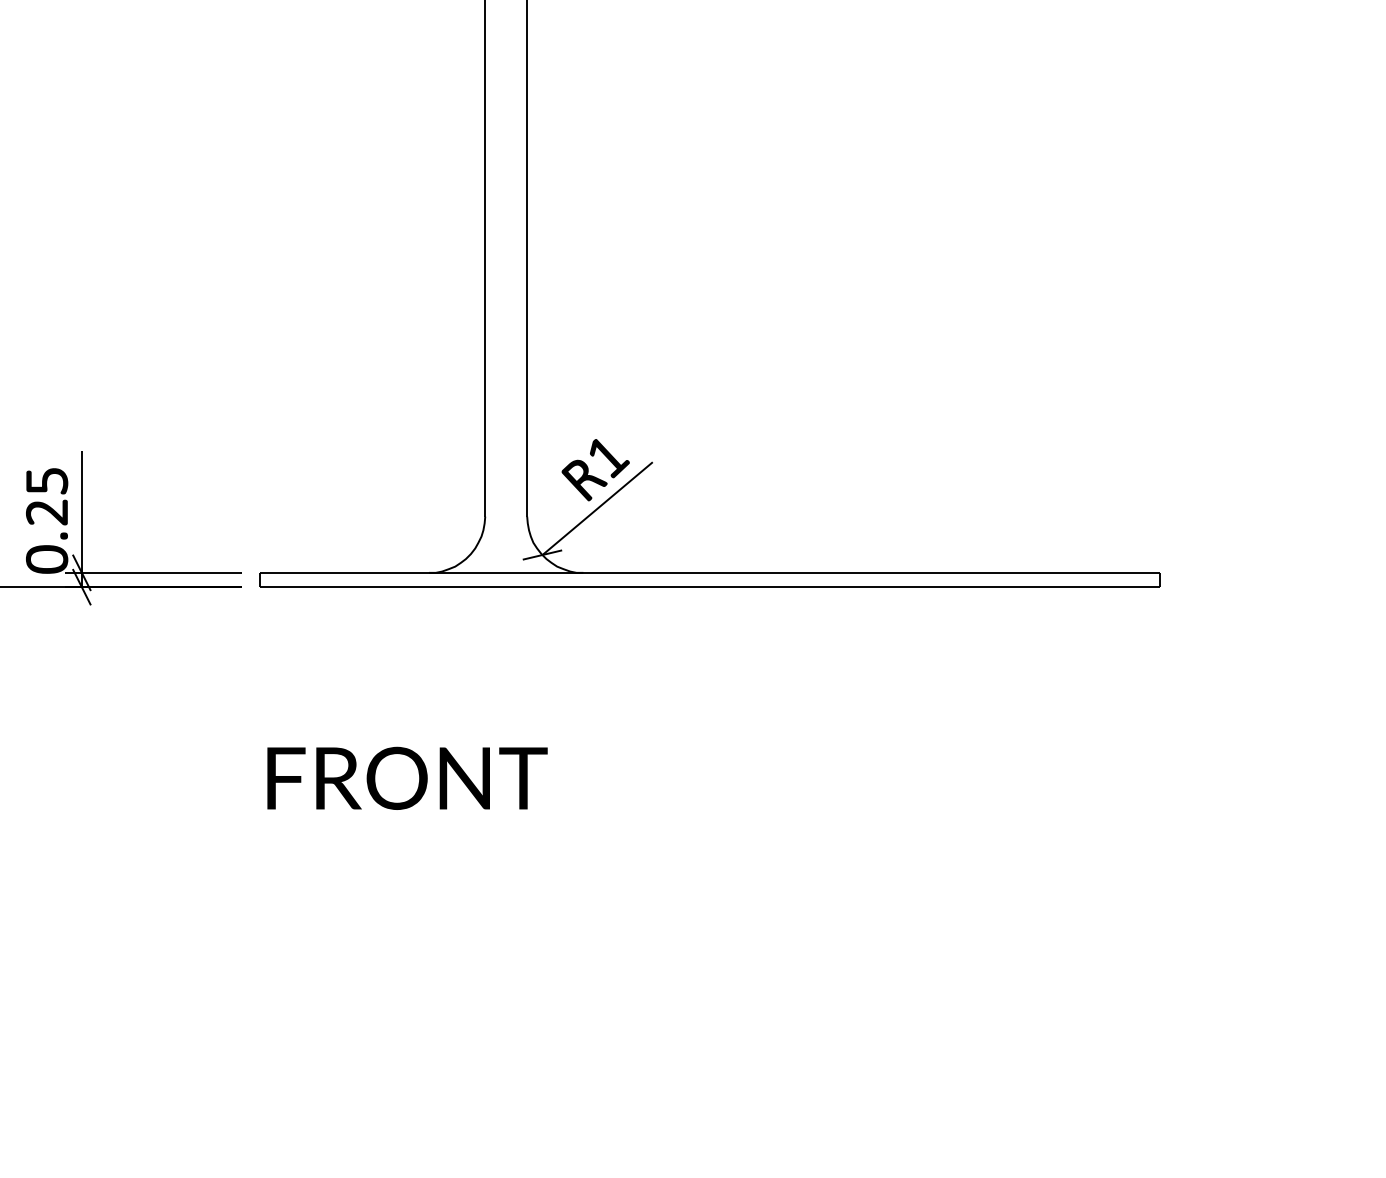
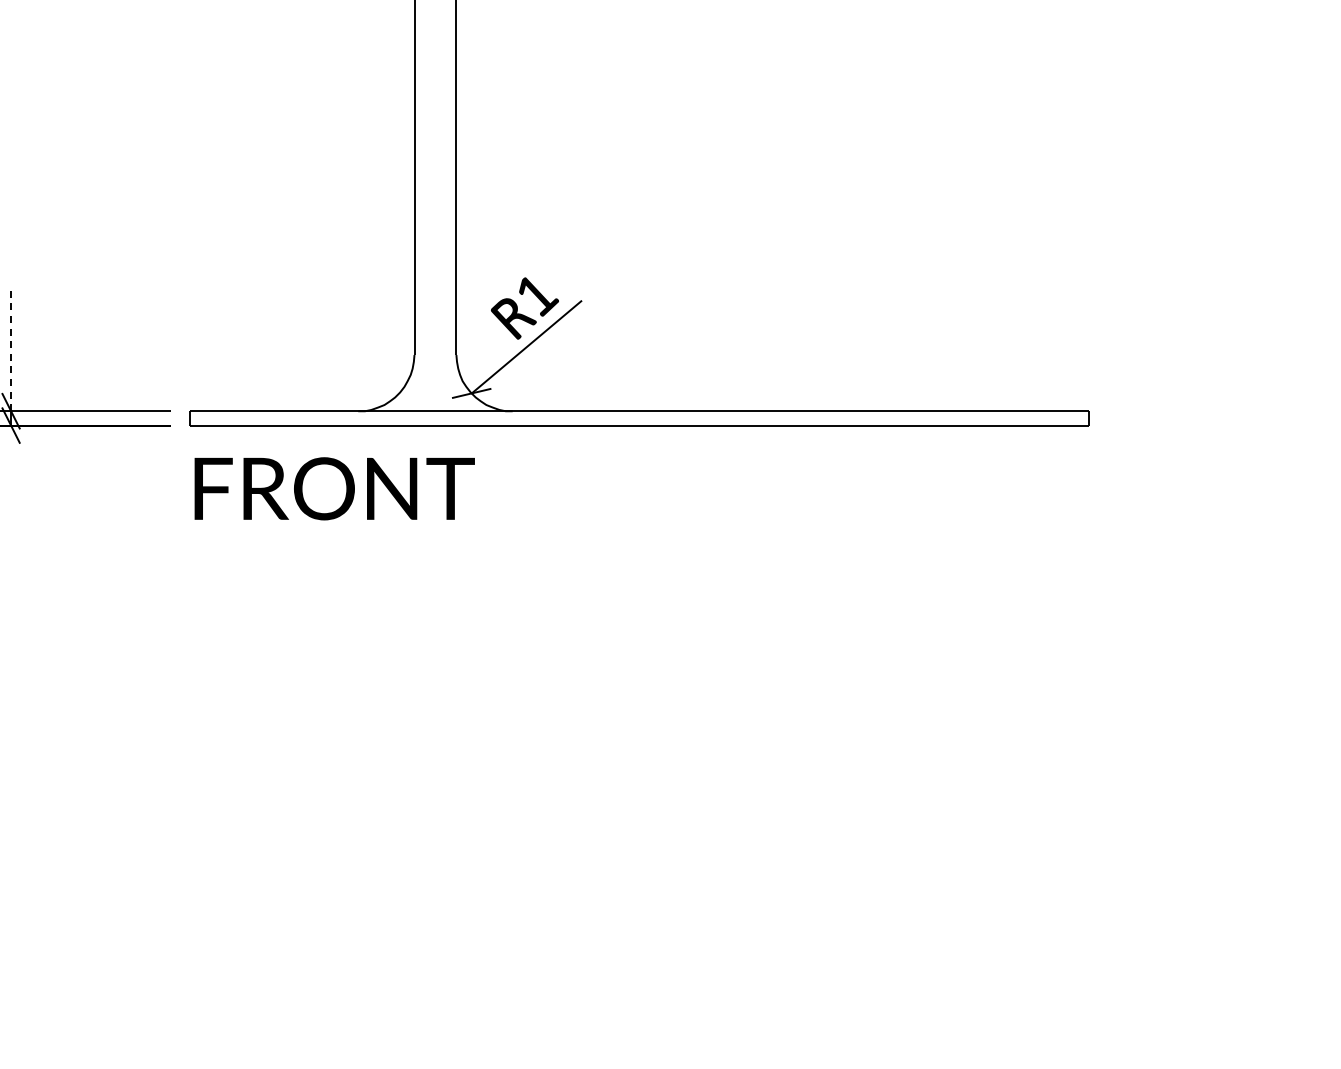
line: (82, 511) -> (11, 349), solid -> dashed
text: (407, 777) -> (334, 487), moved

